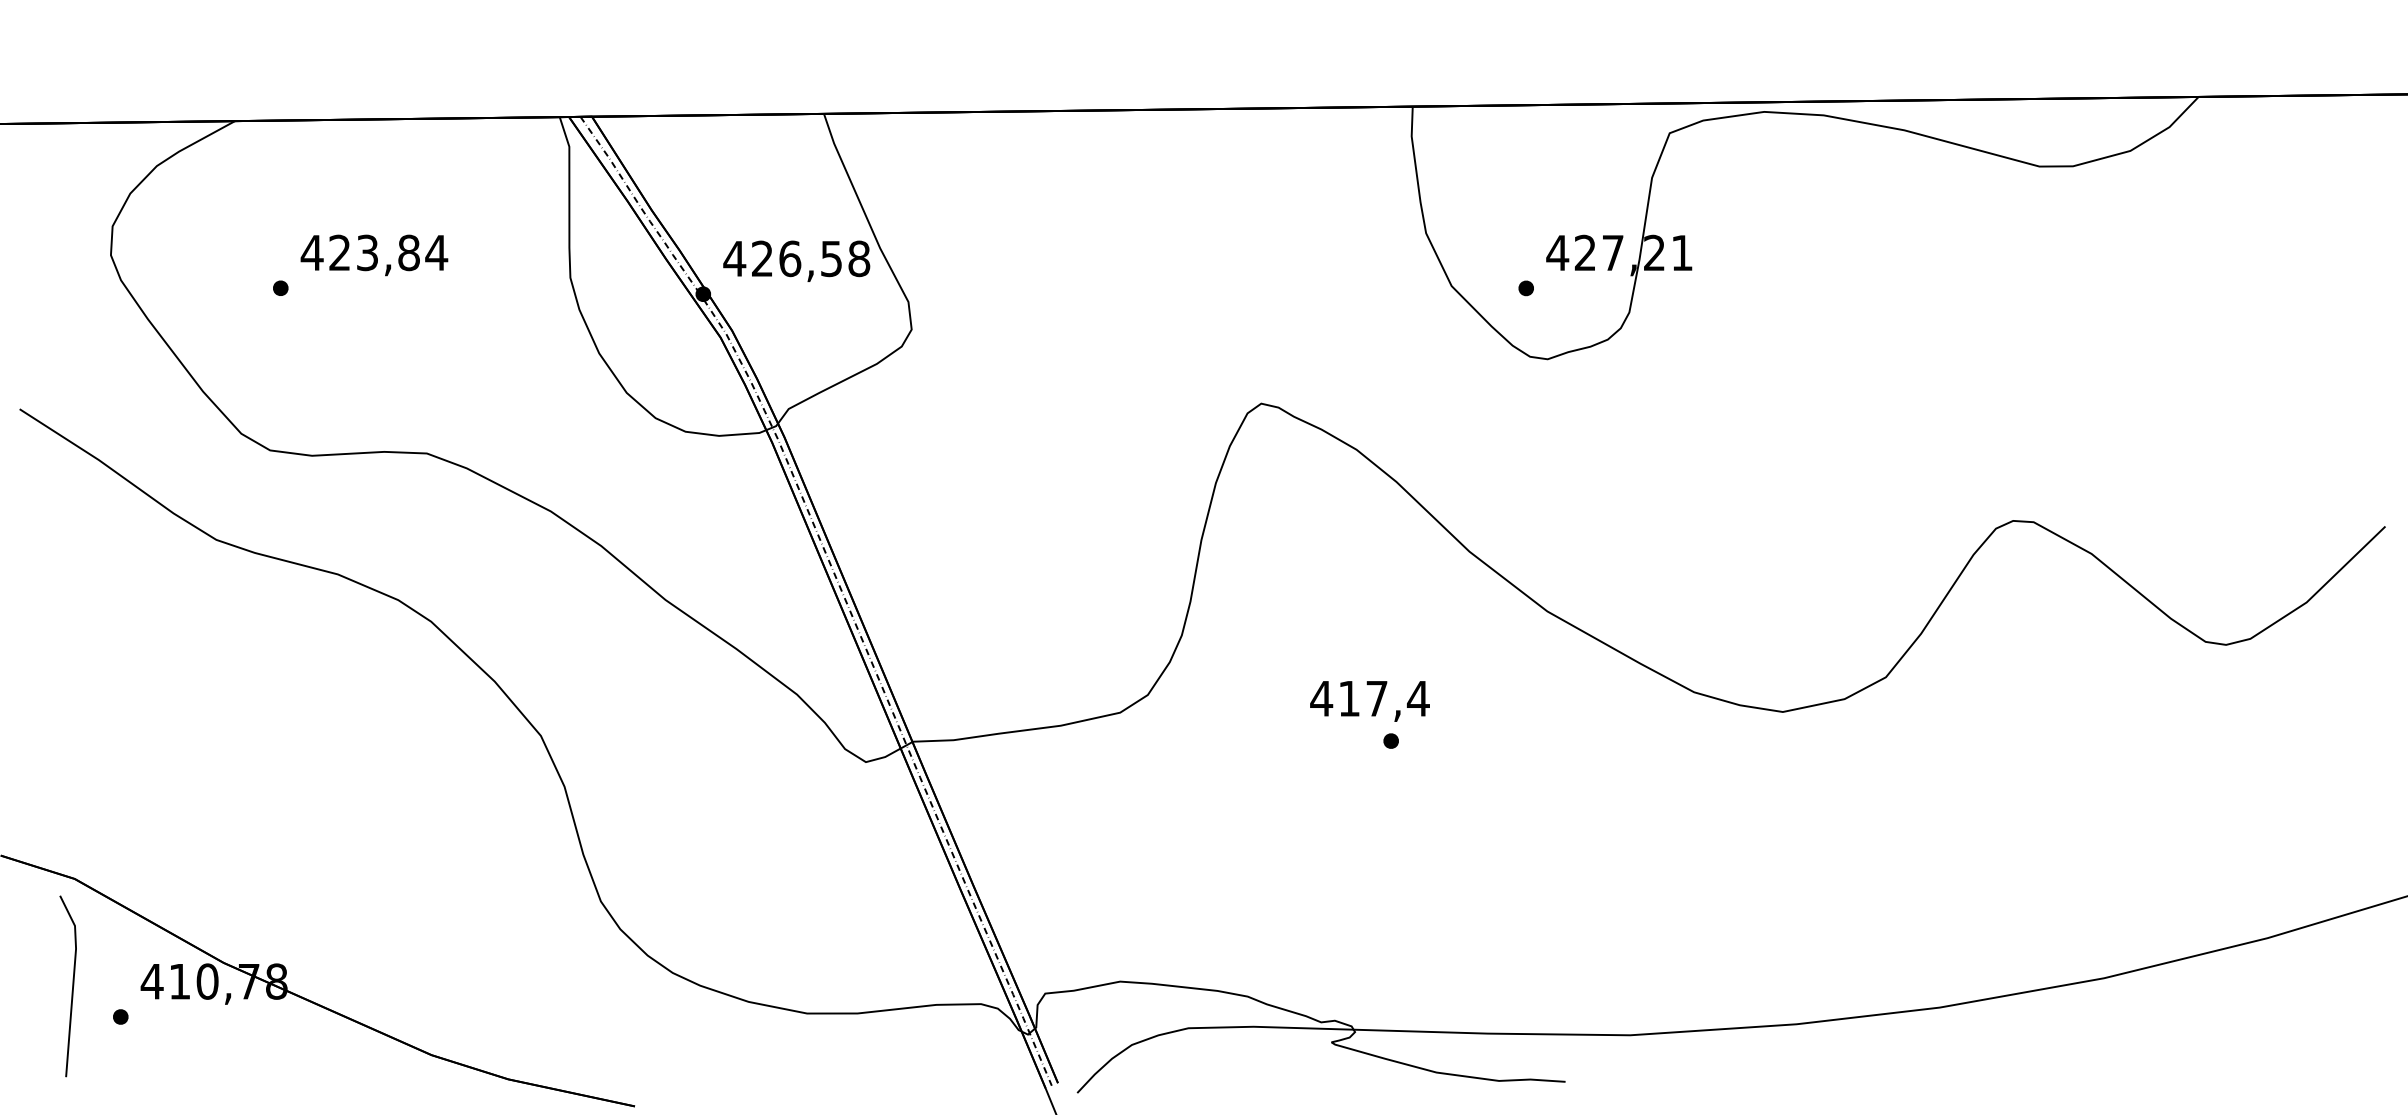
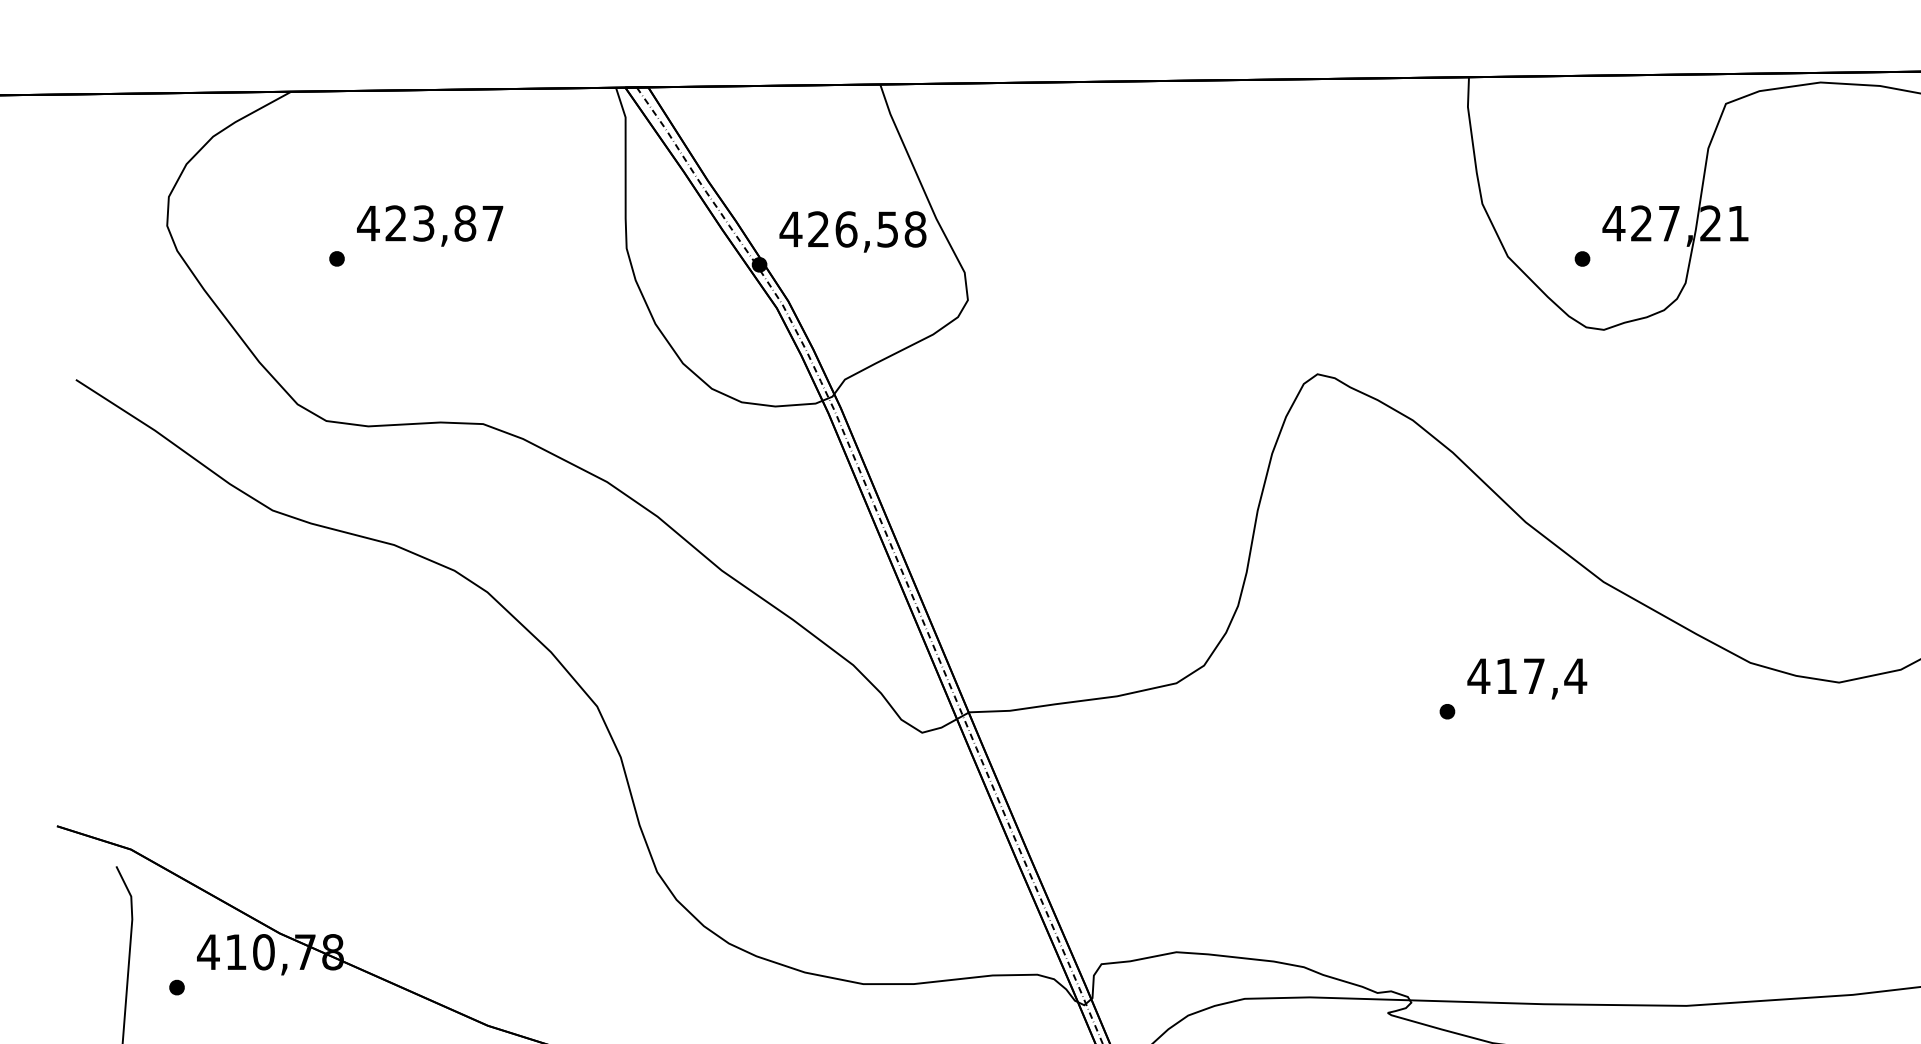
text: (436, 252) -> (492, 223), 423,84 -> 423,87
text: (1369, 701) -> (1526, 679), moved

